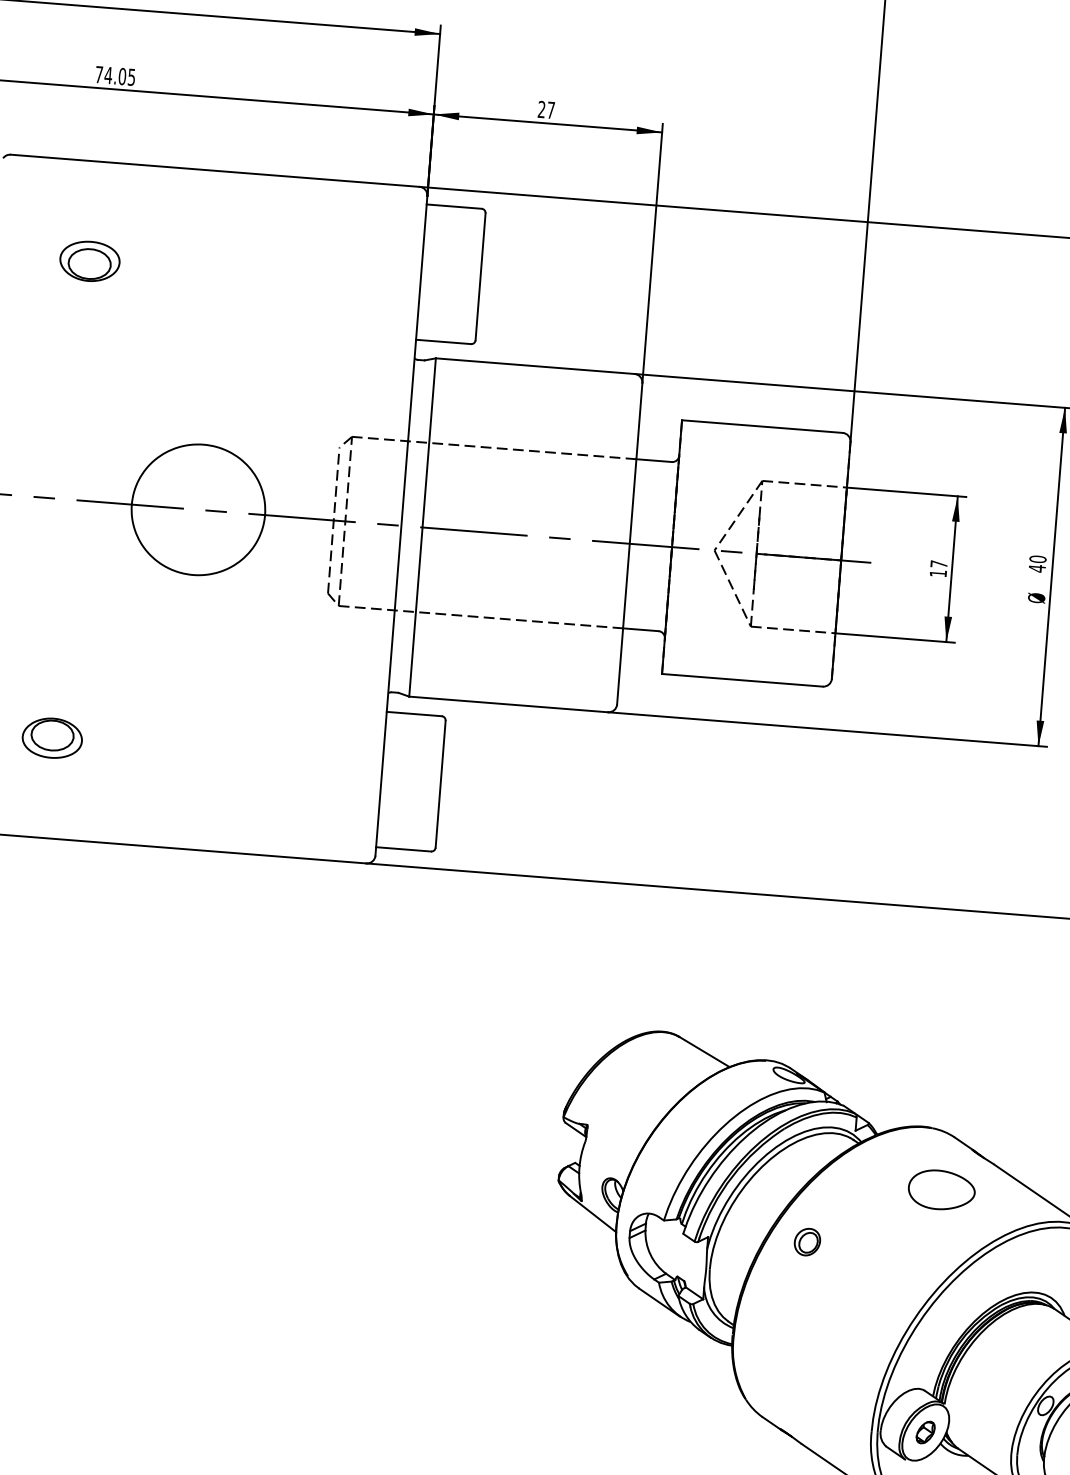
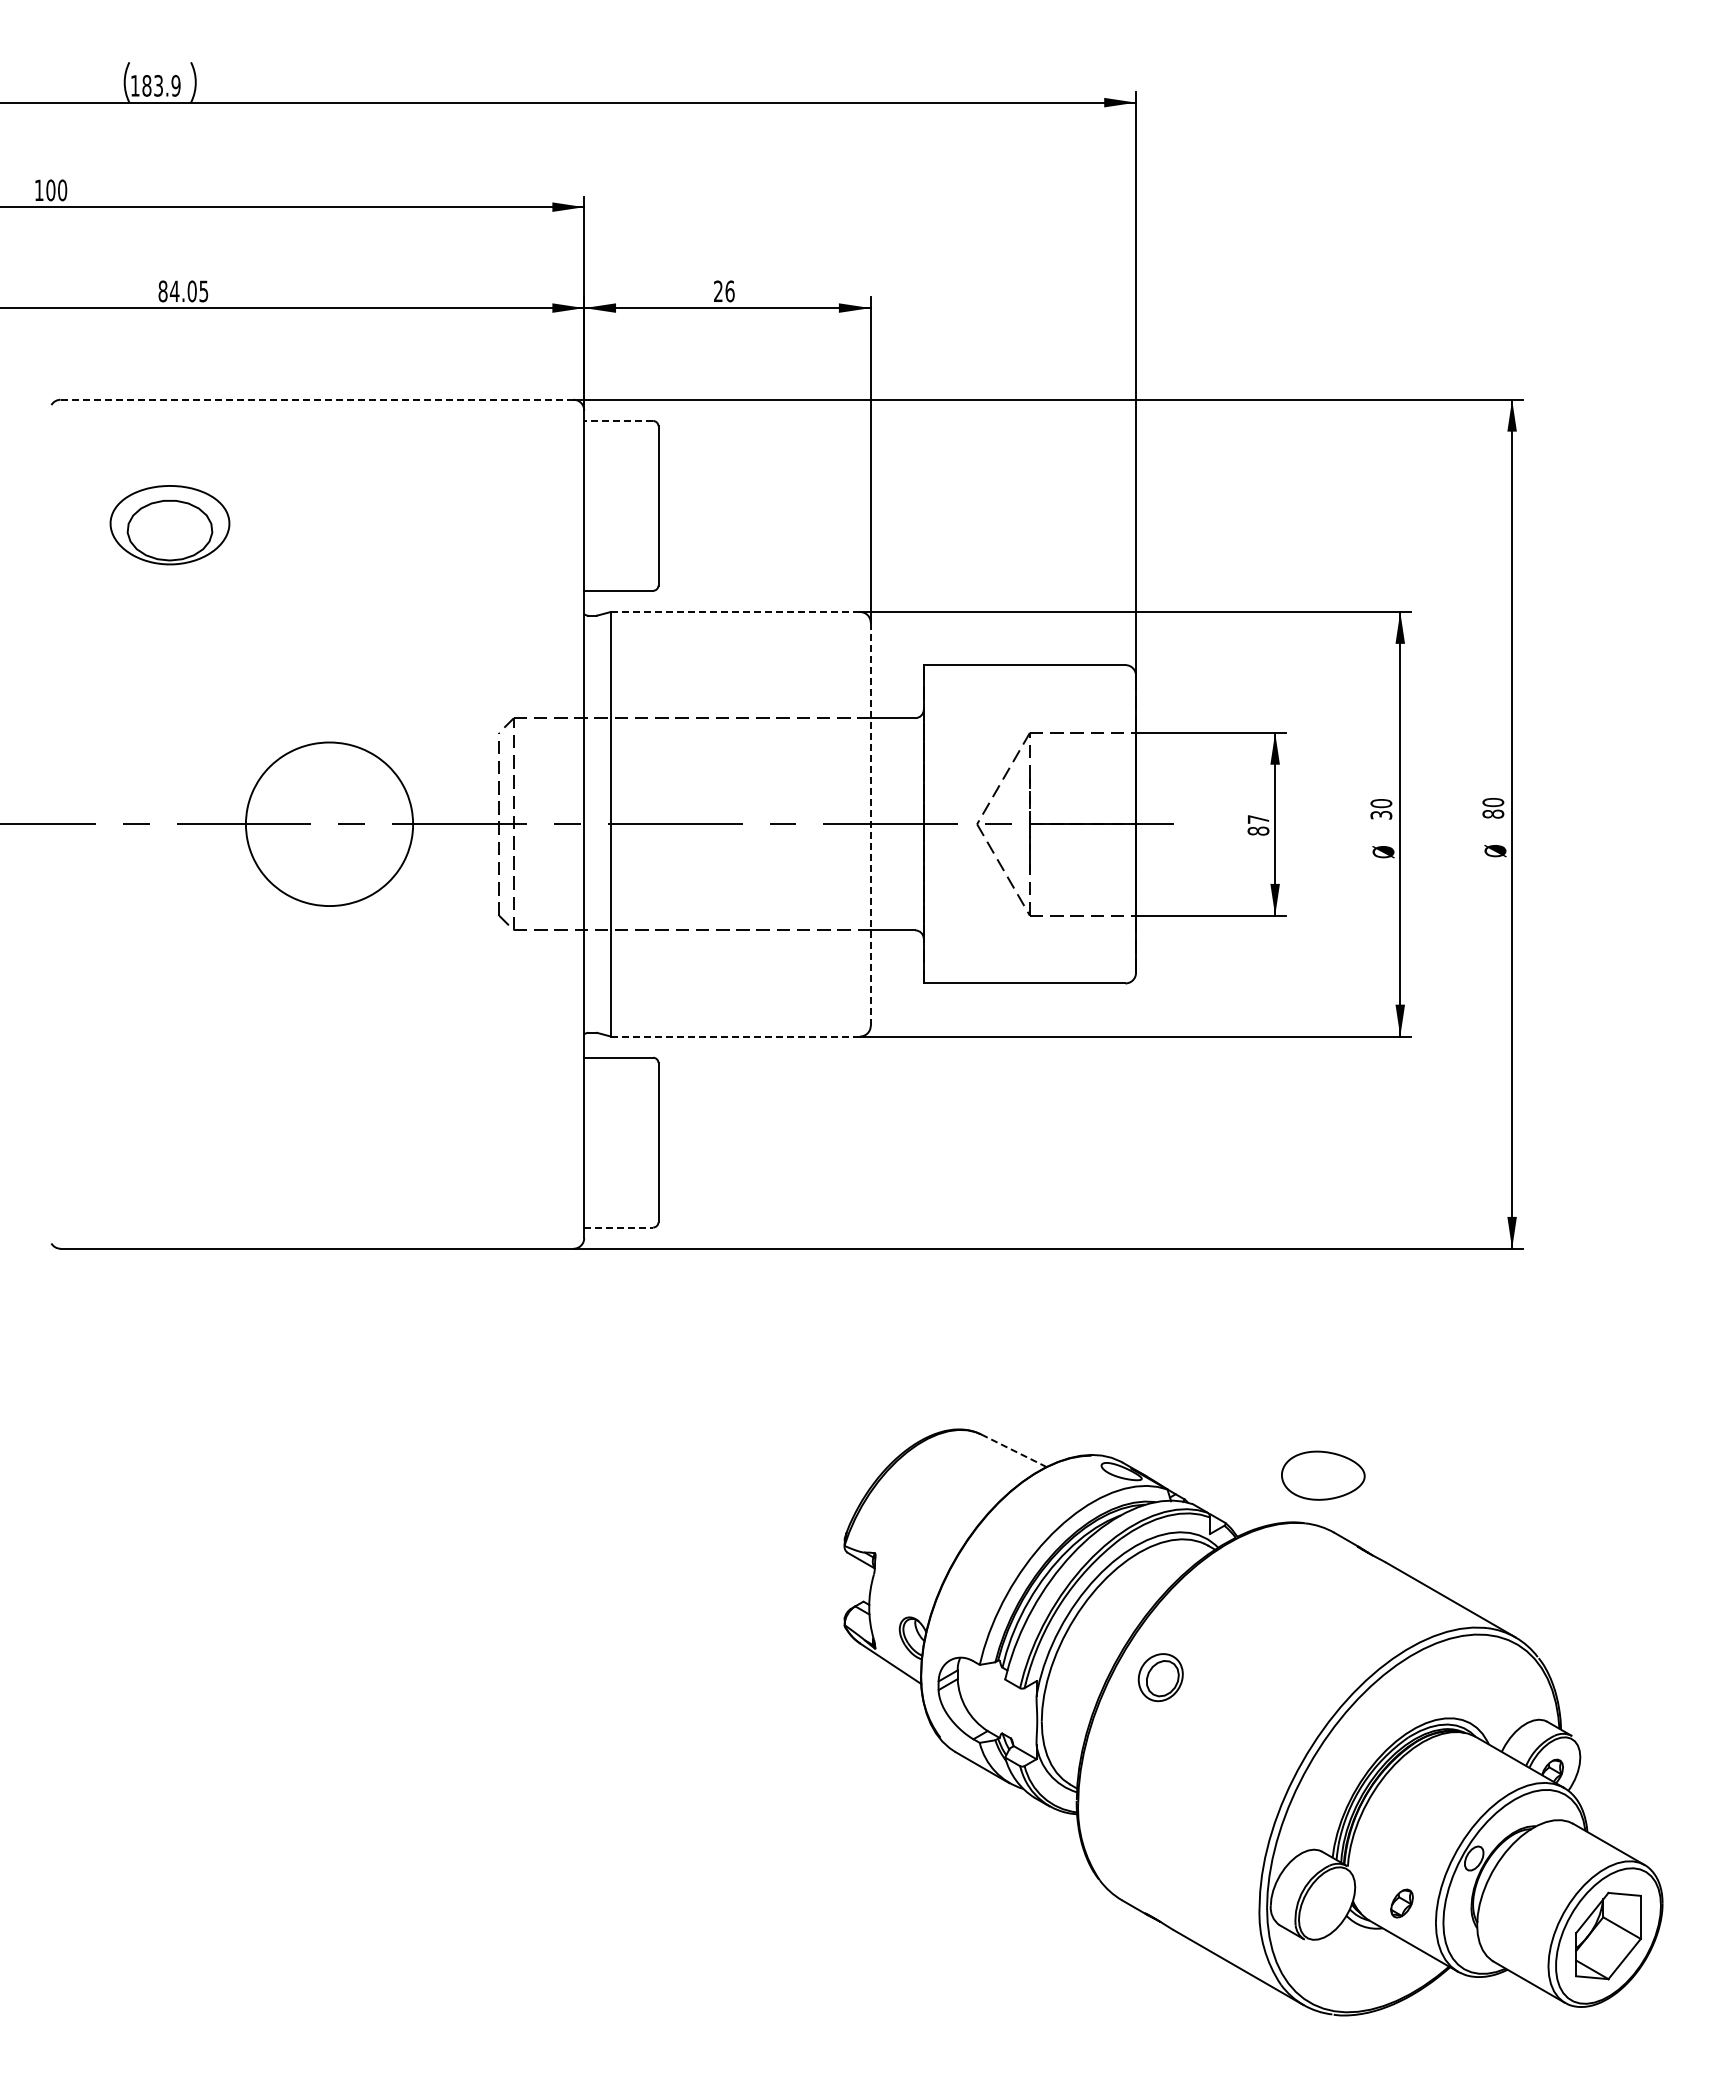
text: (98, 74) -> (162, 291), 74.05 -> 84.05
text: (550, 110) -> (729, 291), 27 -> 26
line: (214, 170) -> (316, 399), solid -> dashed
line: (454, 206) -> (618, 421), solid -> dashed
part: (89, 260) -> (169, 524), size x1.6
line: (535, 366) -> (735, 612), solid -> dashed
line: (629, 543) -> (870, 824), solid -> dashed
text: (1037, 568) -> (1381, 815), 40 -> 30
text: (938, 573) -> (1258, 830), 17 -> 87
line: (508, 704) -> (735, 1036), solid -> dashed
part: (52, 738) -> (169, 1123), removed
line: (404, 849) -> (619, 1227), solid -> dashed
line: (704, 1051) -> (1013, 1450), solid -> dashed
part: (941, 1190) -> (1323, 1475), moved
part: (807, 1241) -> (1160, 1677), size x1.4
part: (925, 1432) -> (1401, 1903), moved

